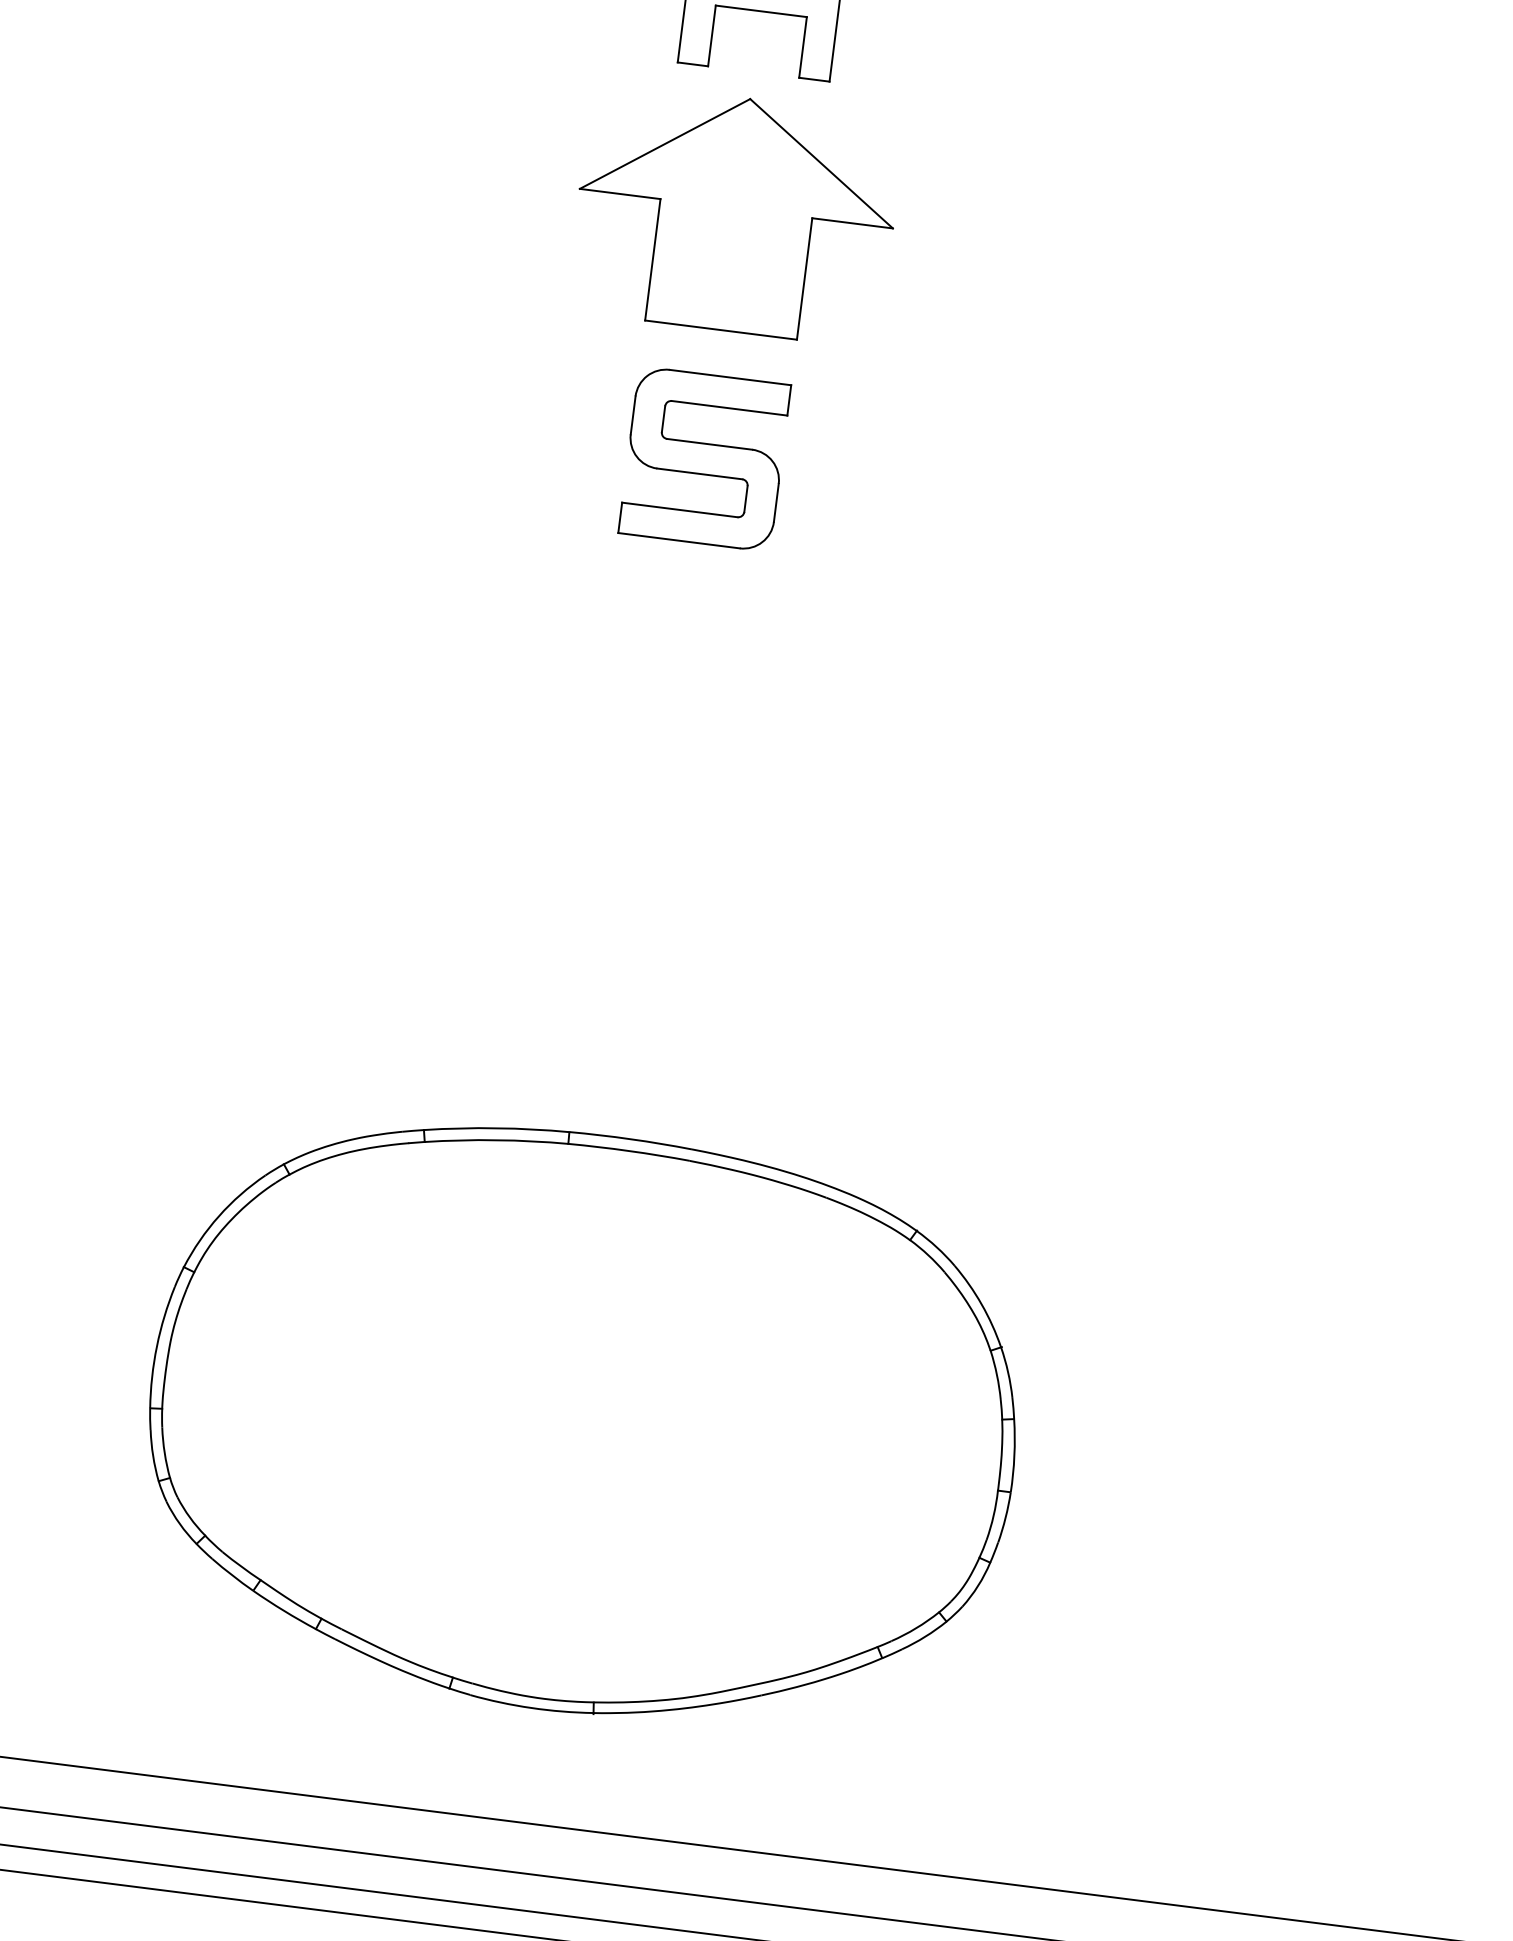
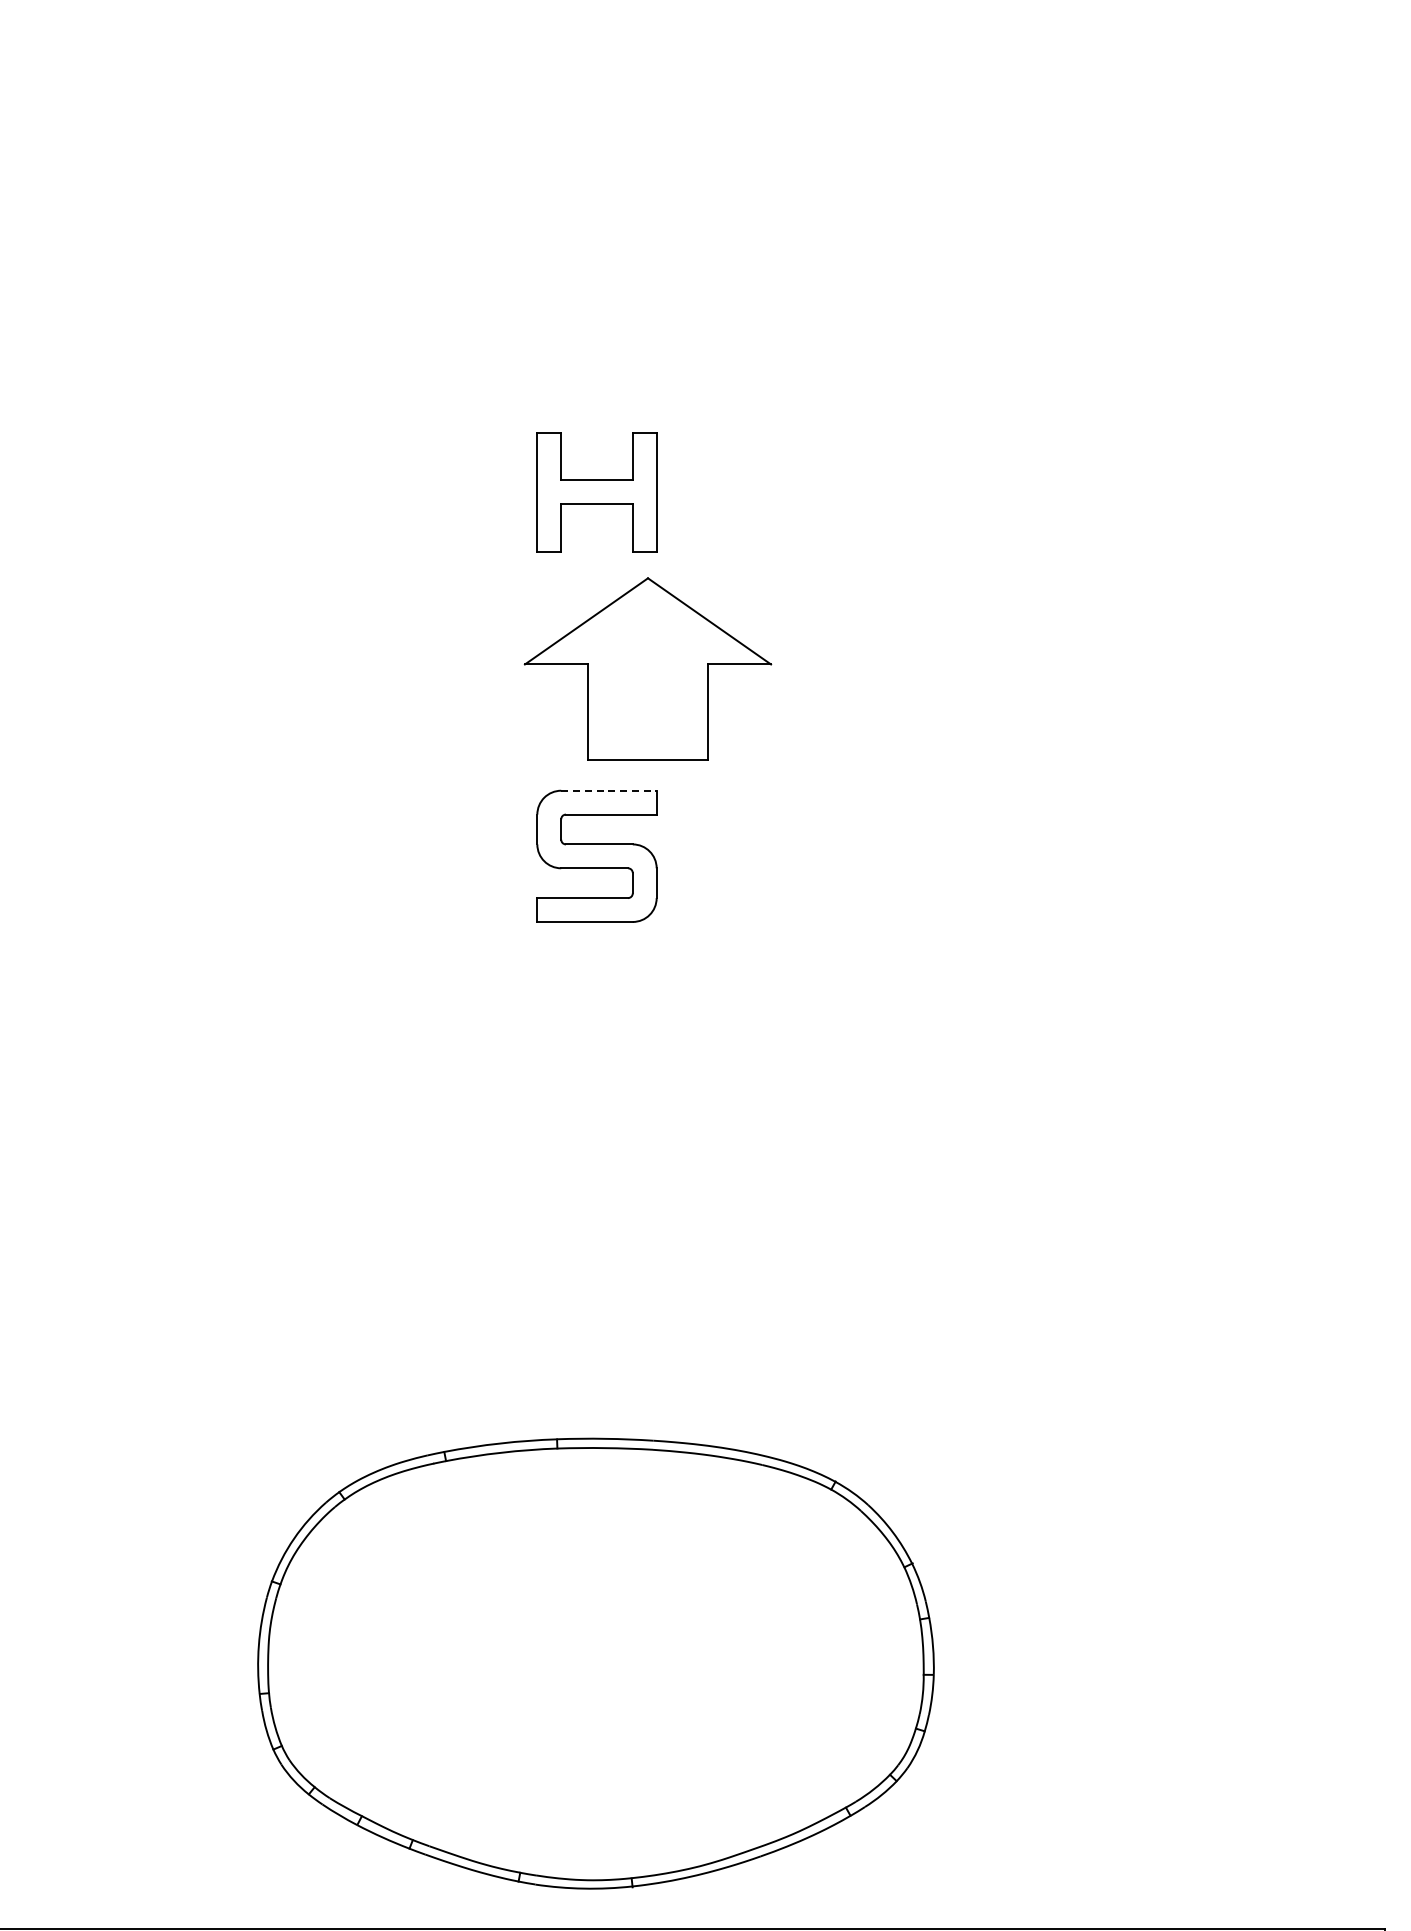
part: (735, 213) -> (647, 668), moved
line: (729, 377) -> (608, 790), solid -> dashed
part: (582, 1423) -> (595, 1663), moved

